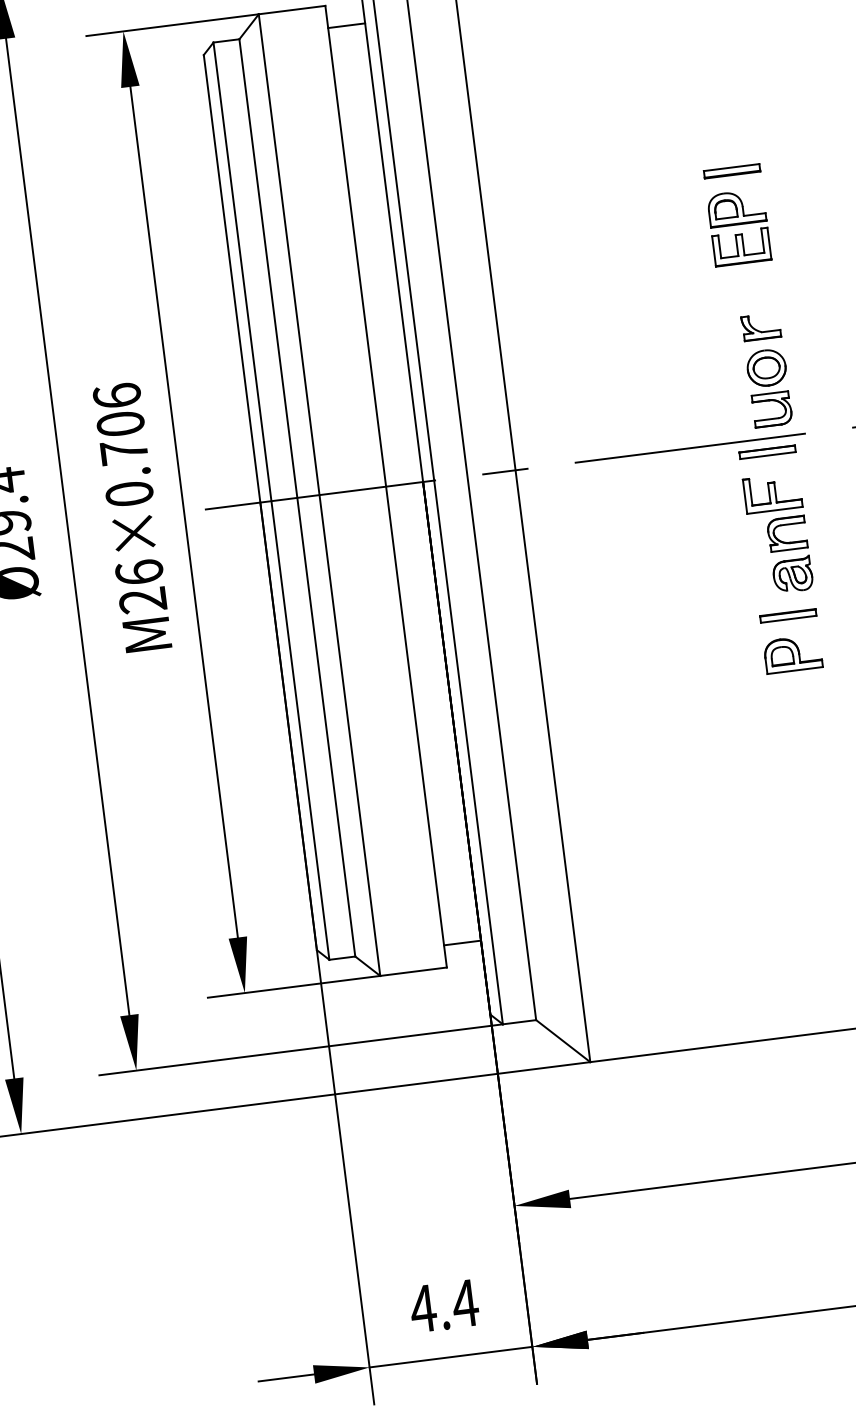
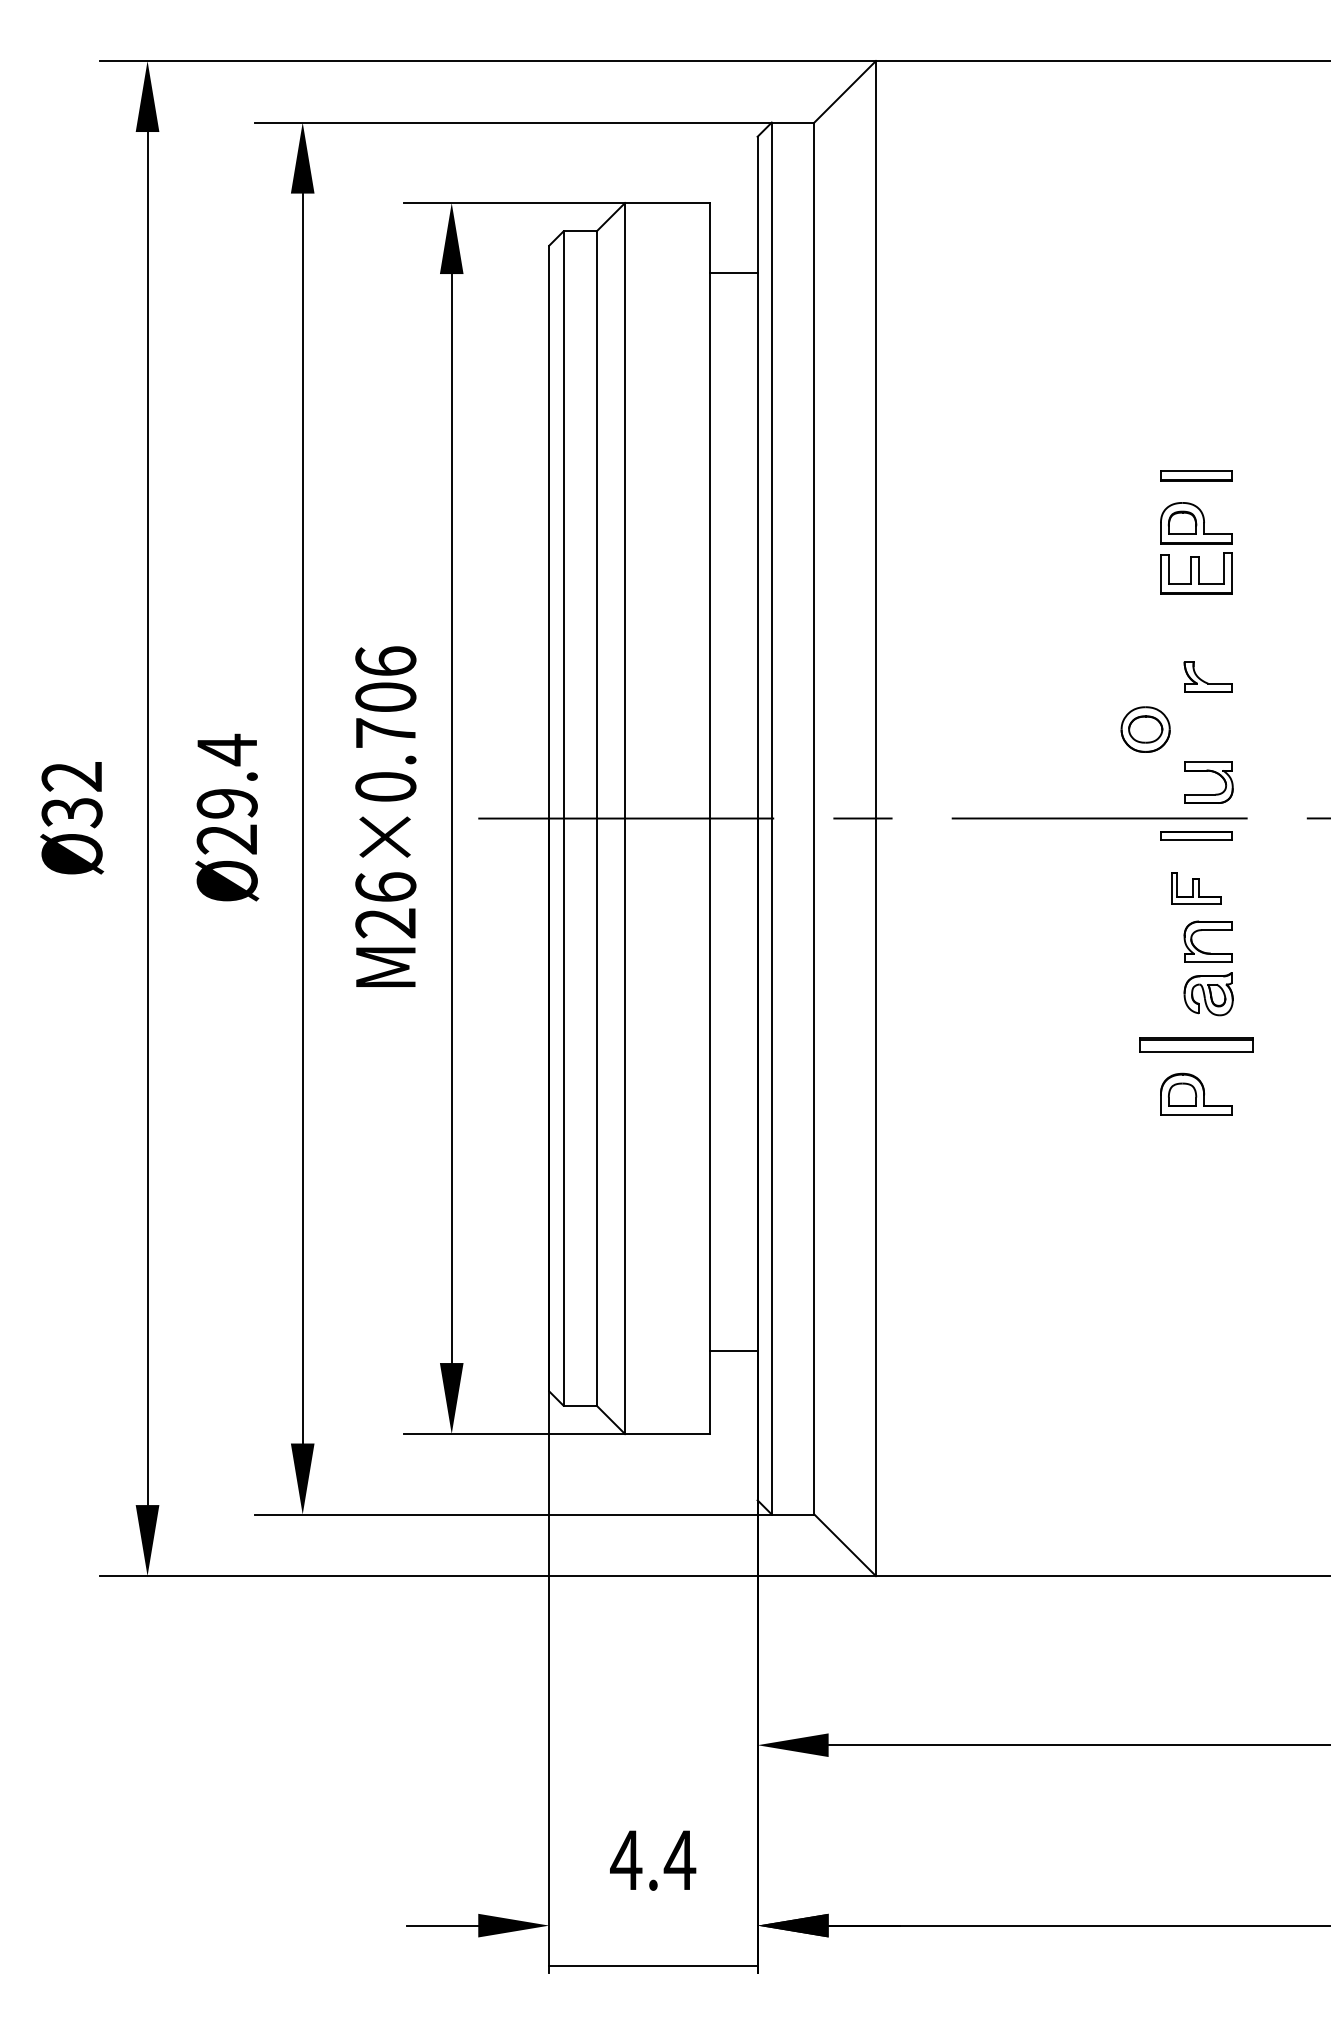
line: (346, 25) -> (733, 273), moved
part: (766, 367) -> (1145, 729), moved
part: (772, 493) -> (1196, 888), size x0.7
part: (788, 616) -> (1196, 1045), size x1.6
line: (462, 942) -> (733, 1350), moved
line: (451, 1357) -> (653, 1965), moved

